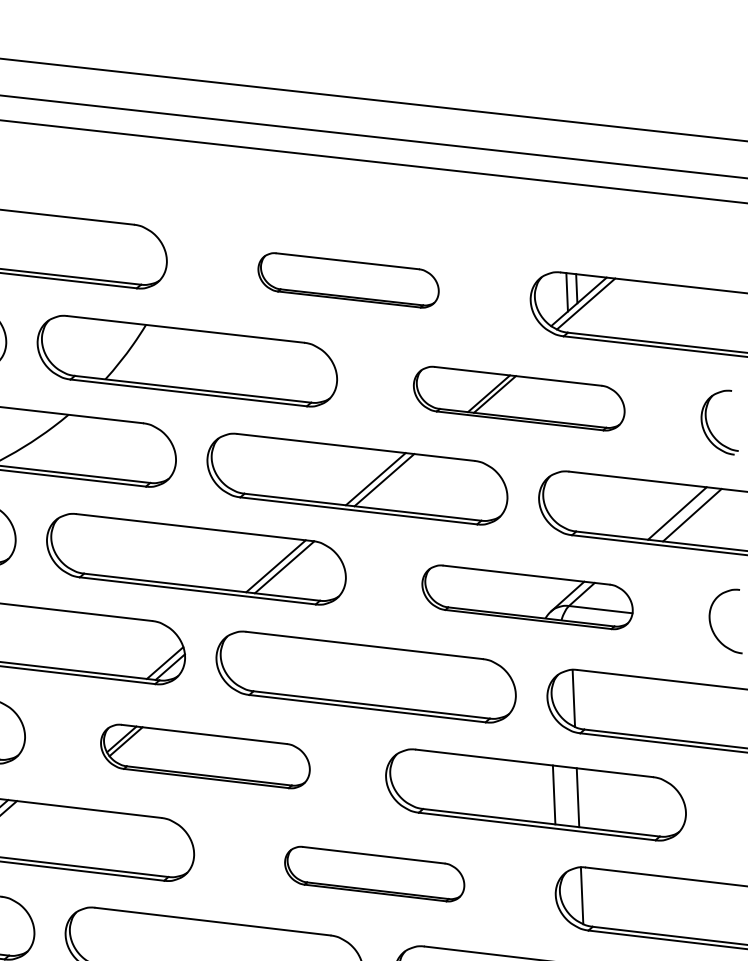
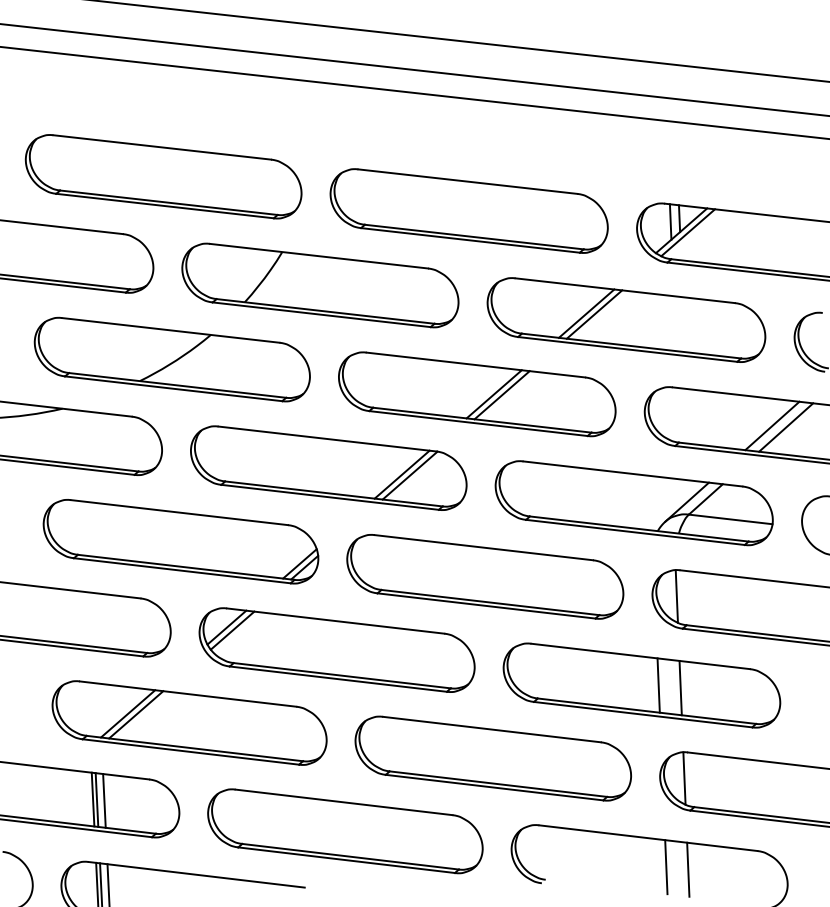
part: (347, 279) -> (468, 210), size x1.67
part: (519, 398) -> (626, 319), size x1.43
part: (526, 597) -> (633, 503), size x1.43
part: (204, 755) -> (336, 649), size x1.43
part: (373, 874) -> (492, 758), size x1.67

